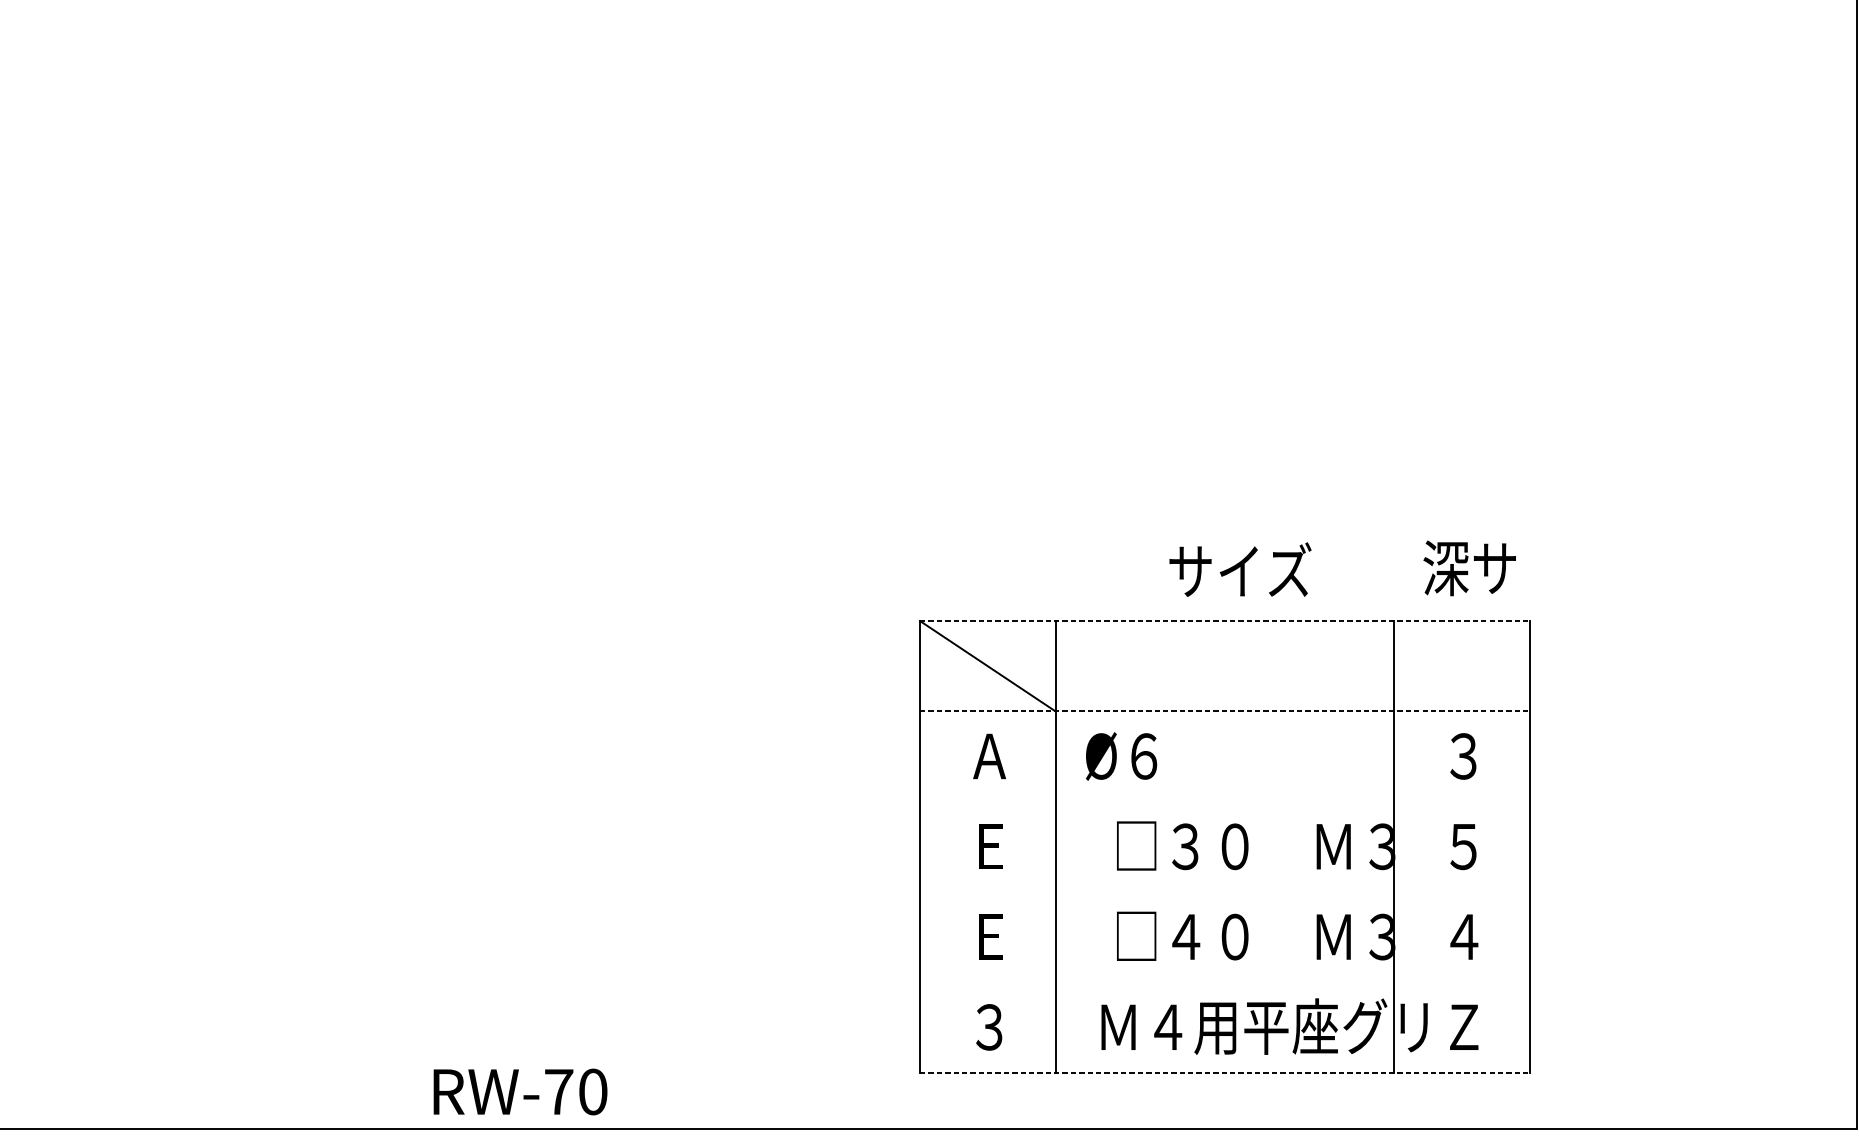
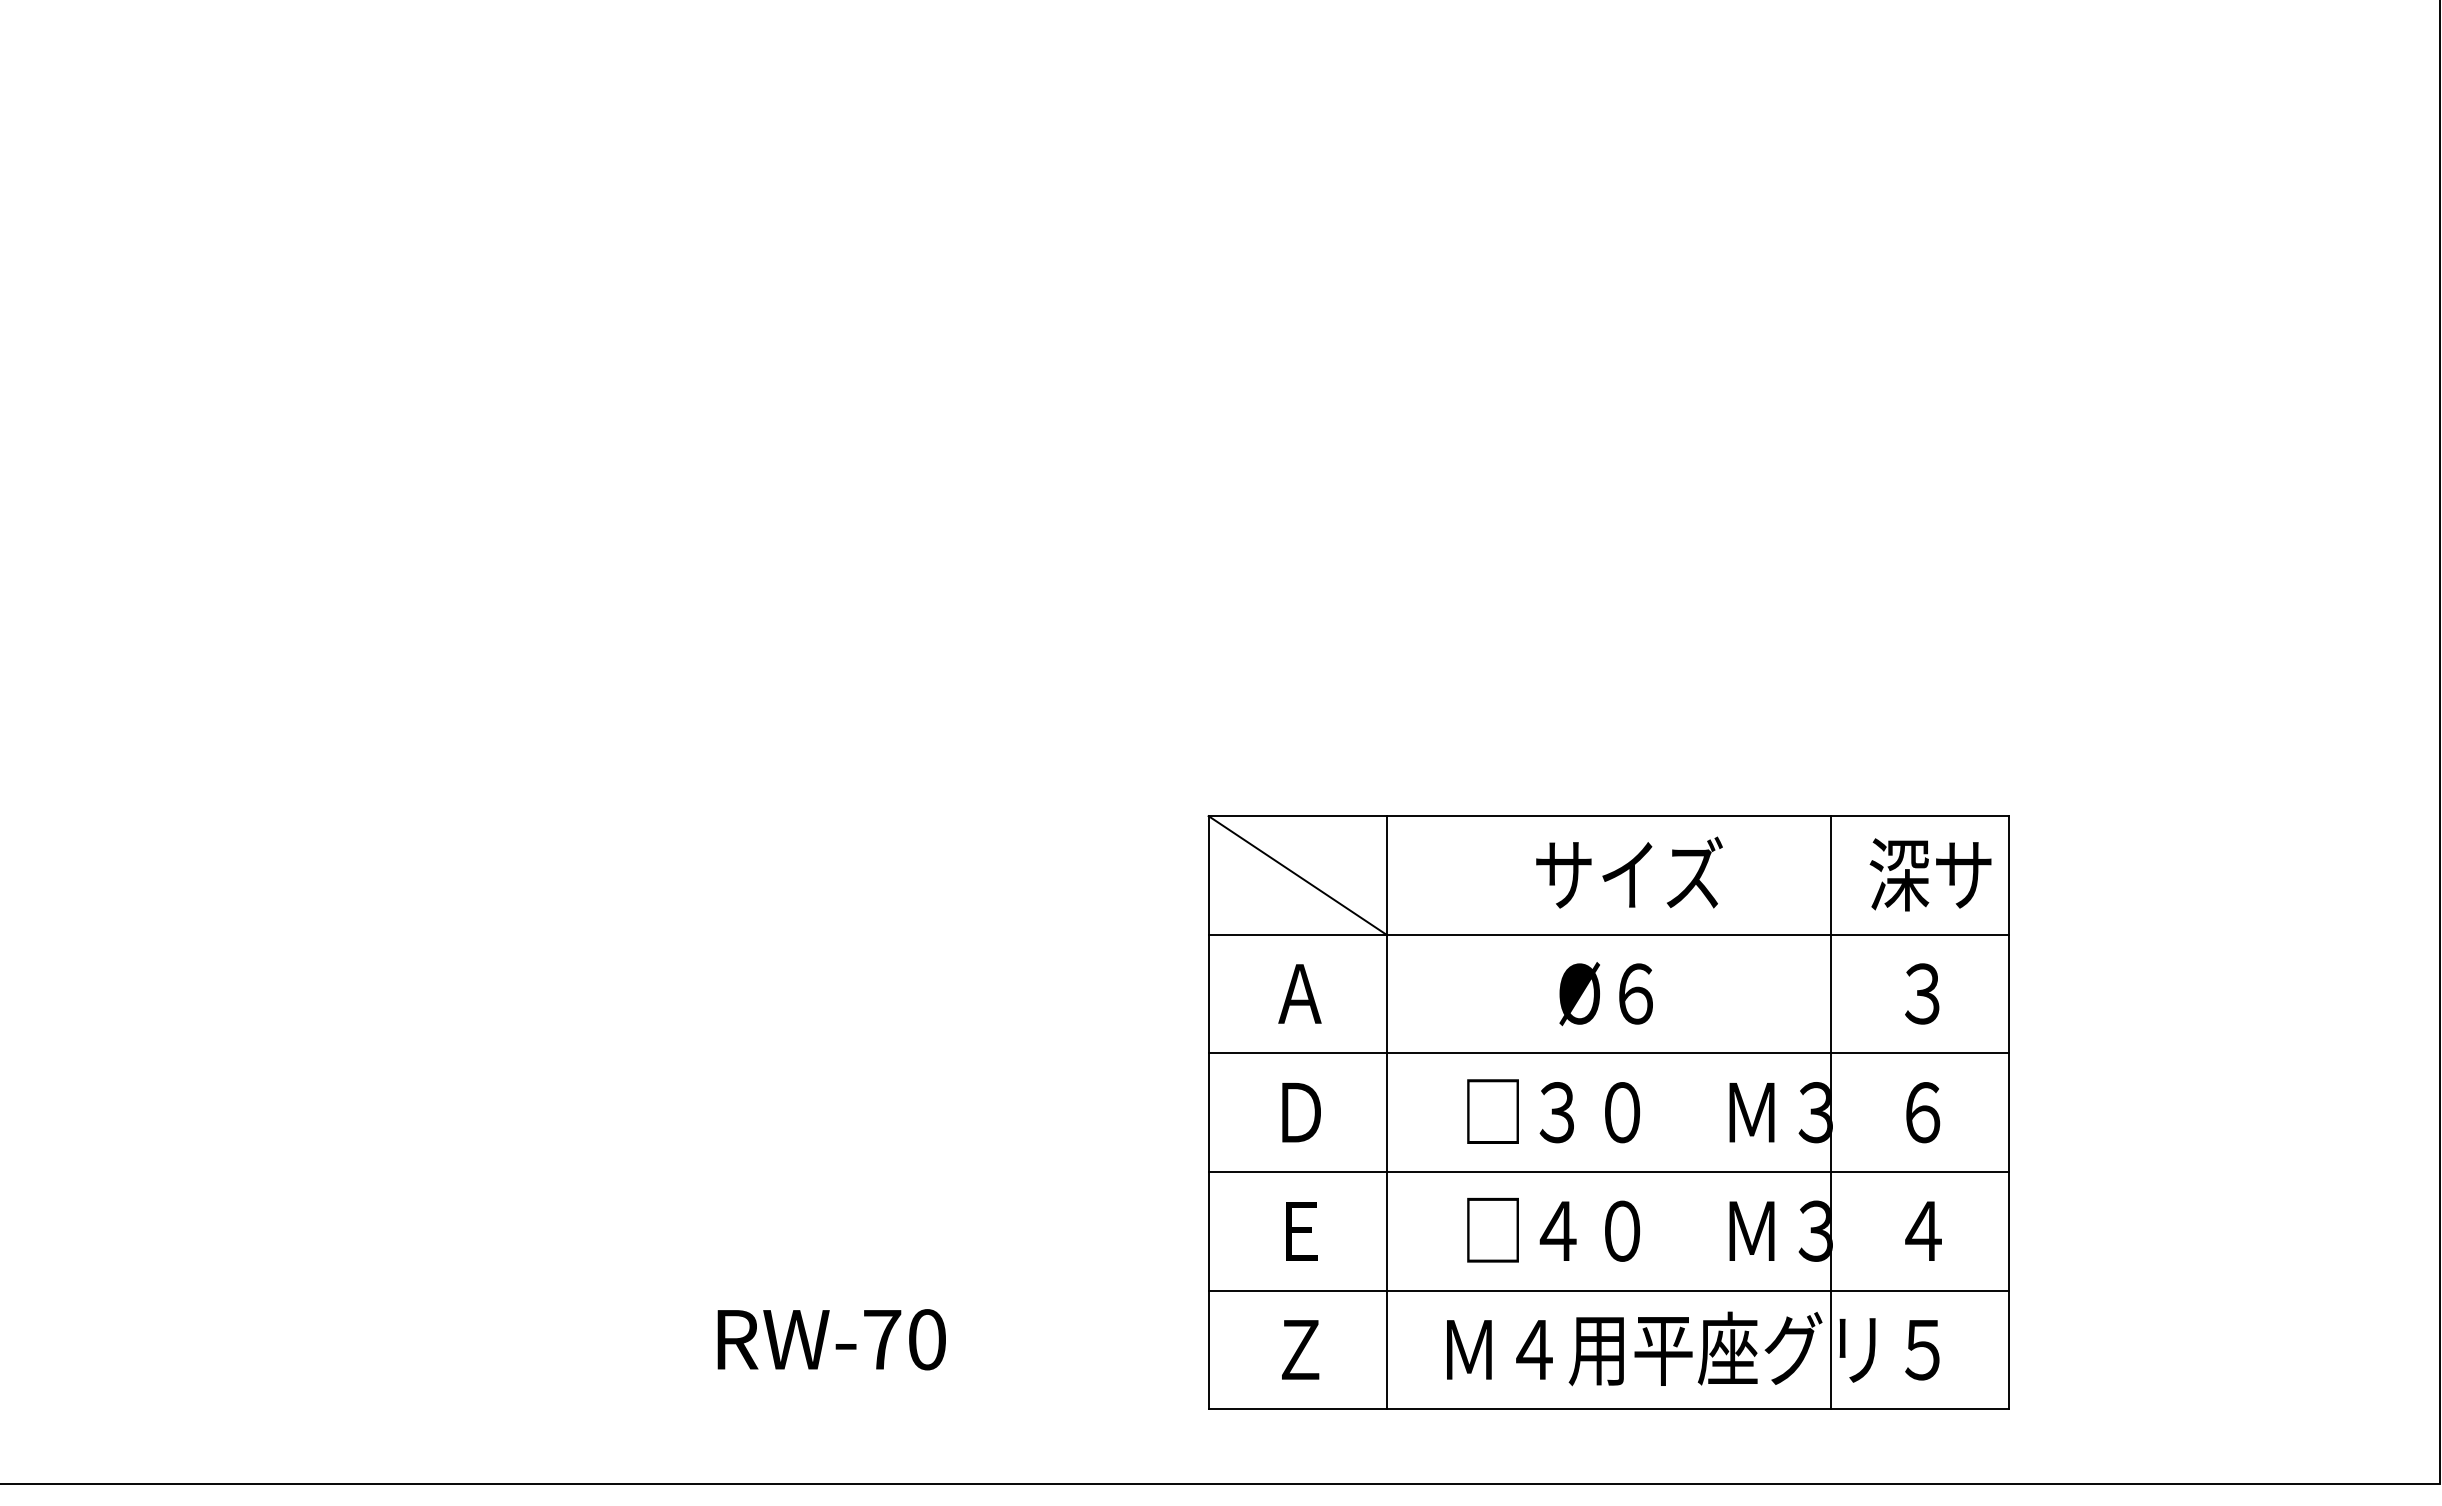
text: (1469, 568) -> (1930, 874), moved
text: (1240, 569) -> (1629, 872), moved
line: (1225, 621) -> (1609, 816), dashed -> solid
line: (1225, 711) -> (1609, 934), dashed -> solid
text: (1120, 756) -> (1605, 994), moved
line: (1224, 801) -> (1608, 1053), added
text: (990, 846) -> (1301, 1112), Ｅ -> Ｄ
text: (1463, 846) -> (1922, 1112), ５ -> ６
line: (1224, 892) -> (1608, 1172), added
line: (1224, 982) -> (1608, 1290), added
text: (990, 1027) -> (1300, 1349), ３ -> Ｚ
text: (1463, 1027) -> (1922, 1350), Ｚ -> ５
line: (1225, 1072) -> (1609, 1409), dashed -> solid
text: (520, 1091) -> (831, 1339), moved

